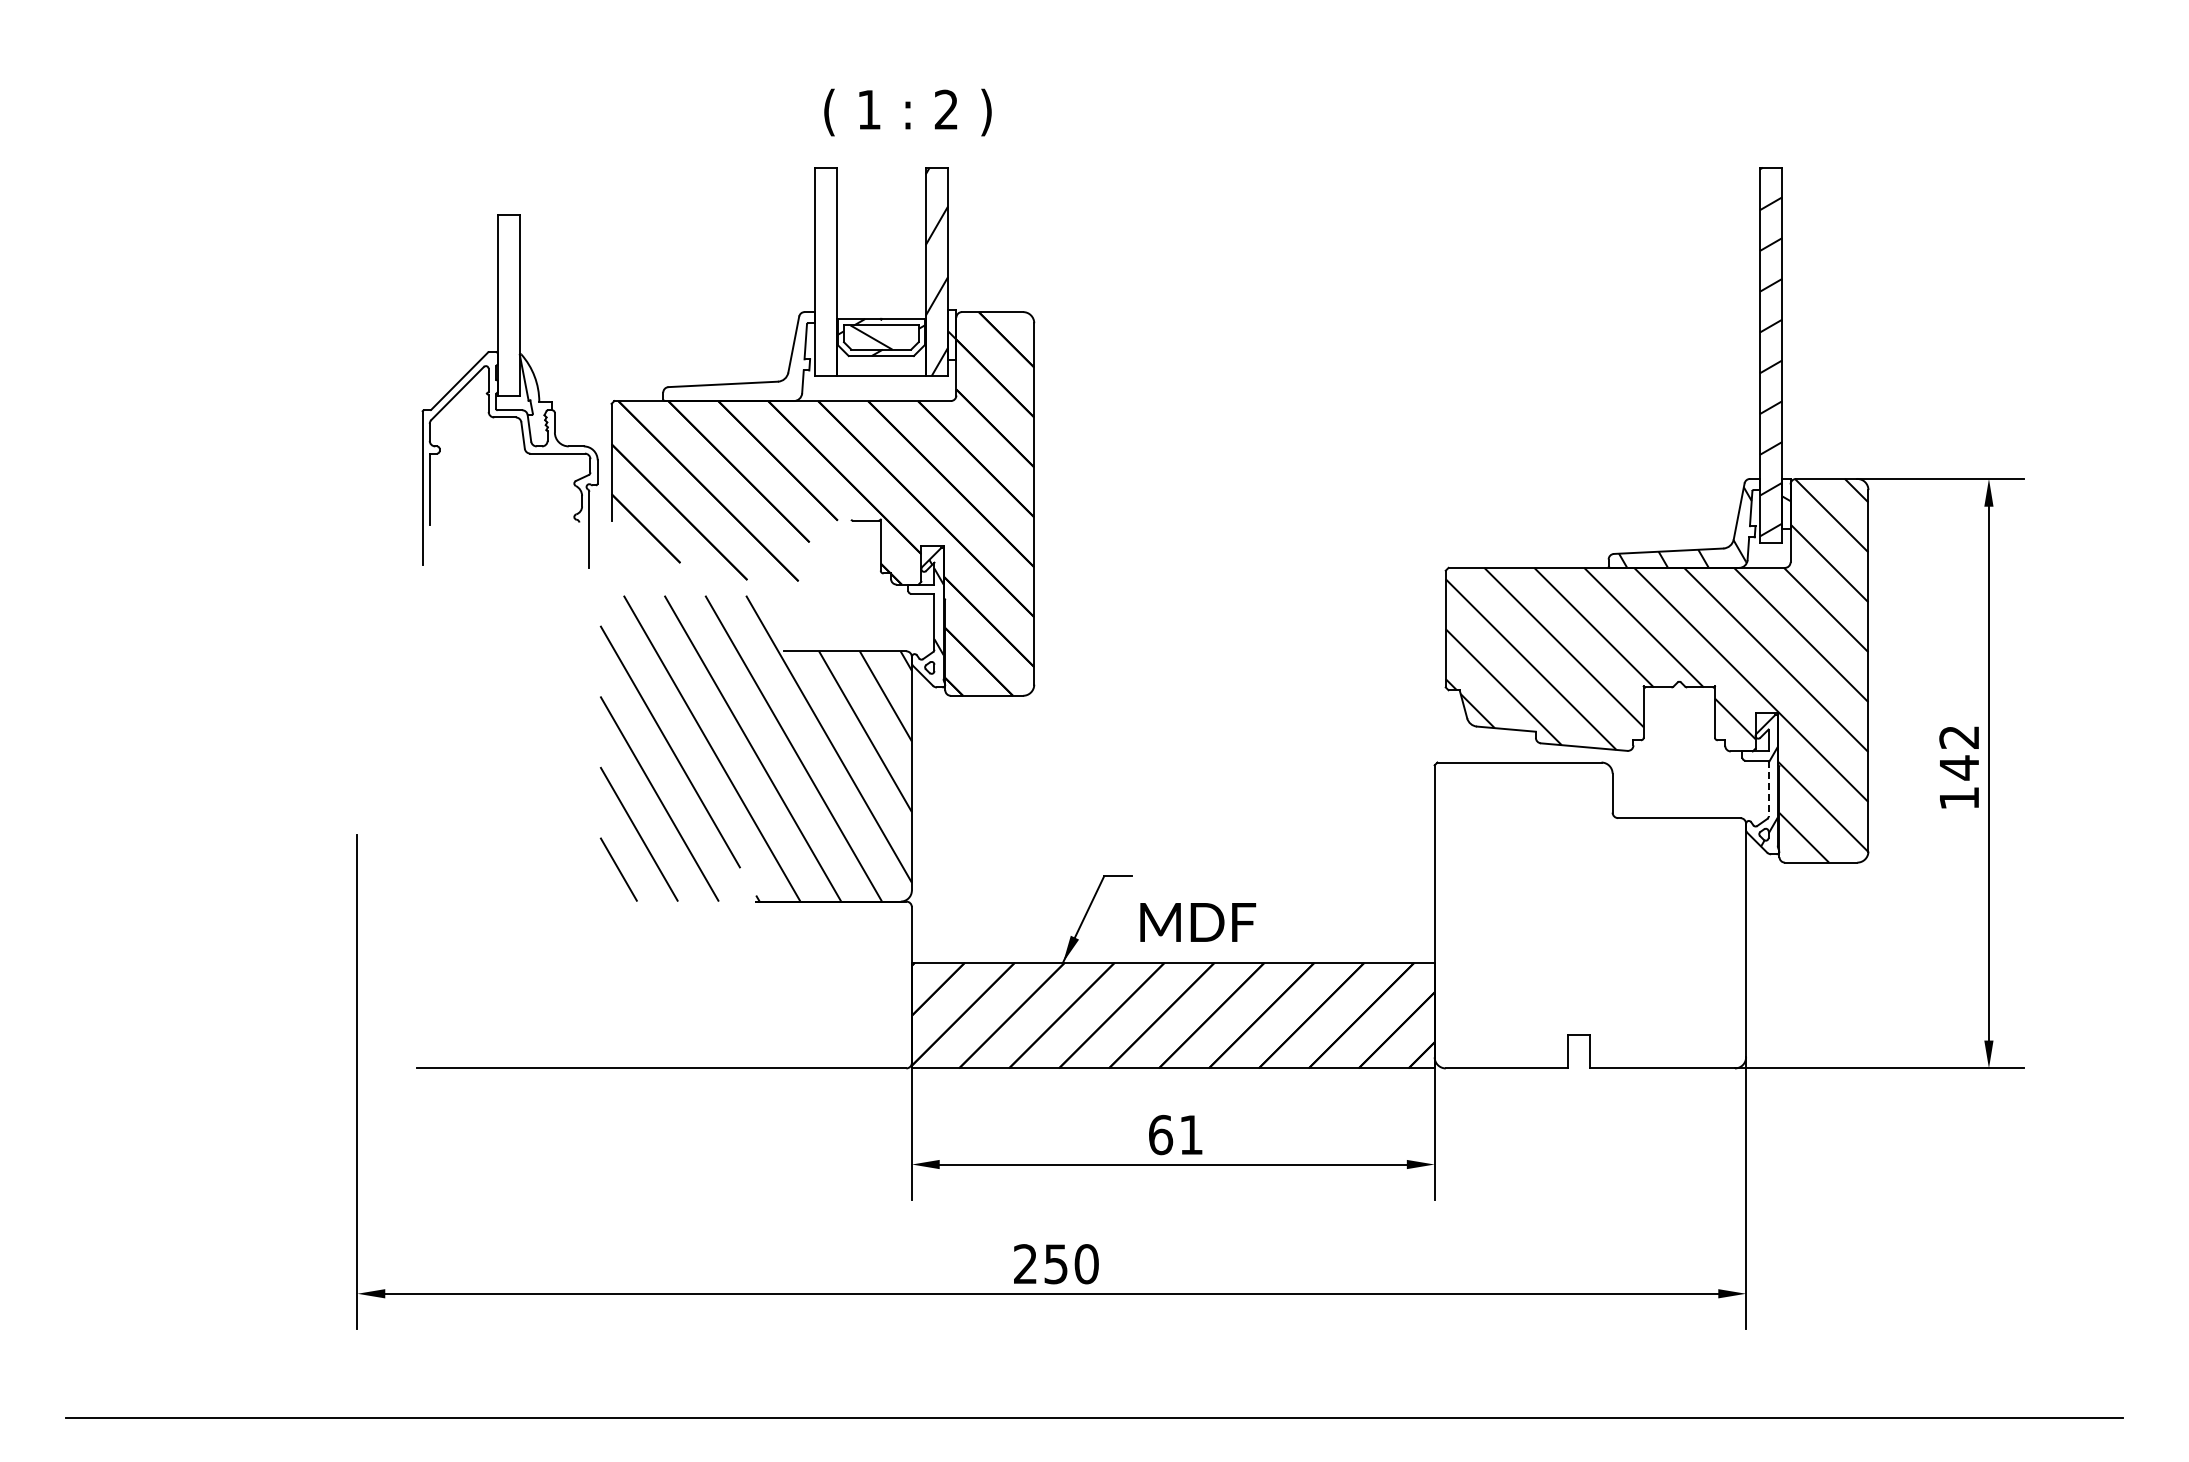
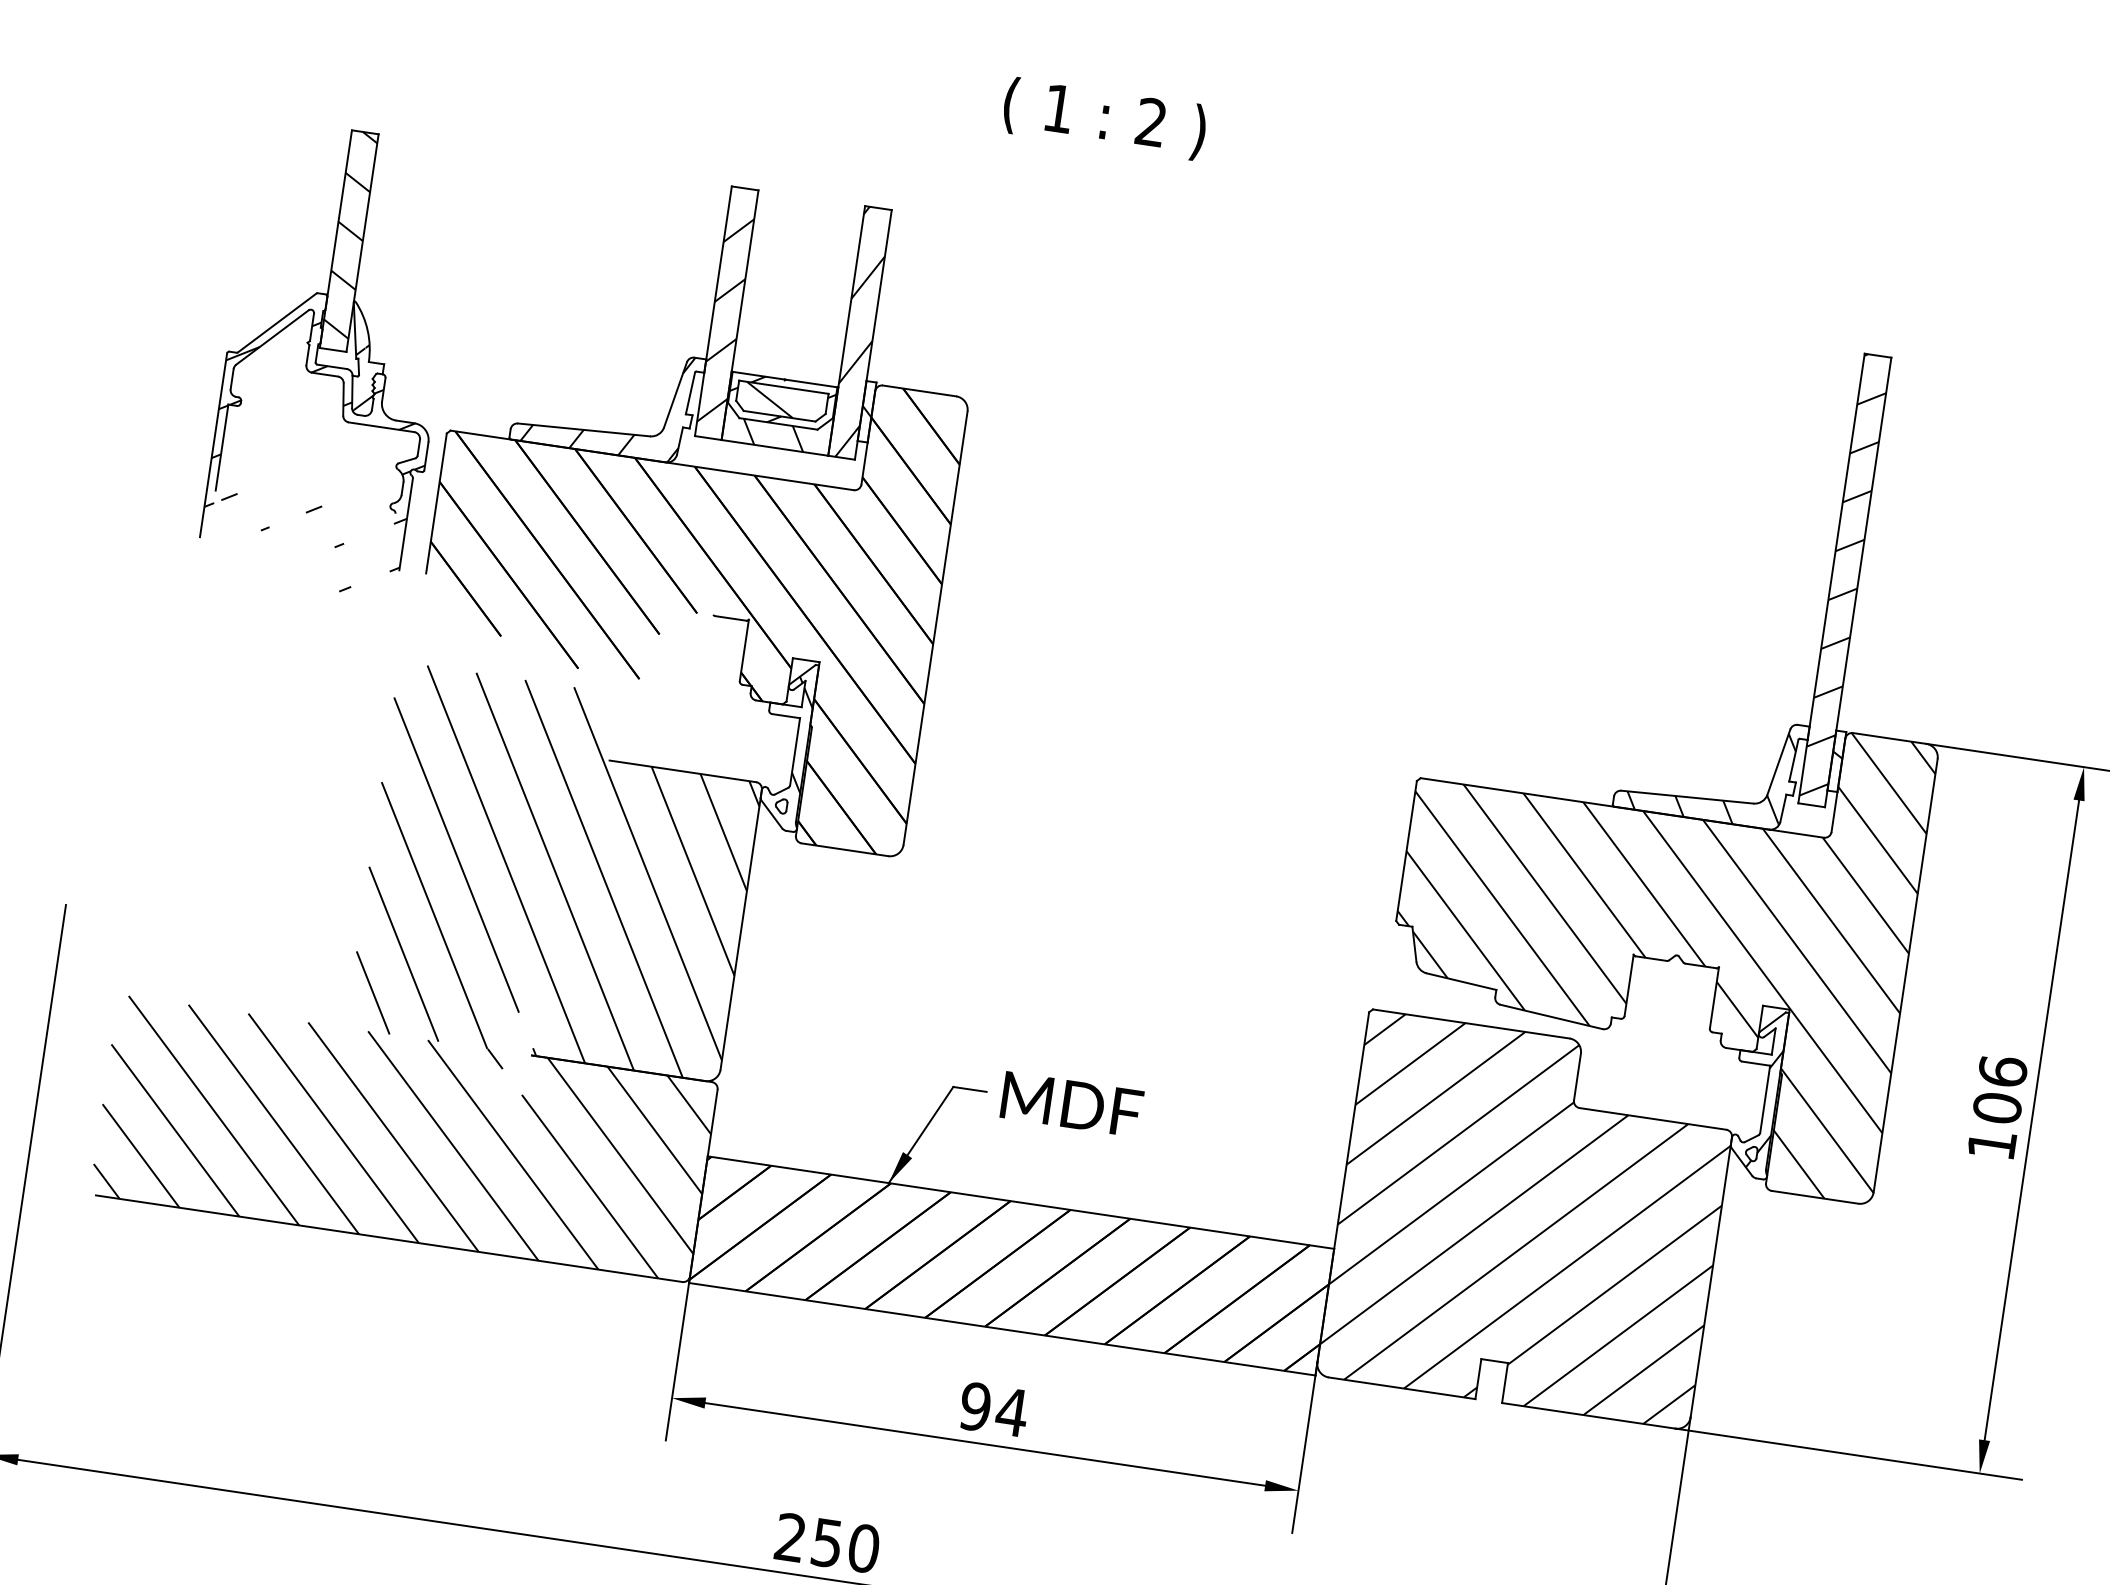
text: (907, 112) -> (1104, 118), moved
hatch: (825, 277) -> (725, 319), added
hatch: (880, 352) -> (778, 419), added
hatch: (738, 356) -> (607, 399), added
part: (509, 403) -> (332, 358), moved
text: (1959, 752) -> (2000, 1089), 142 -> 106
line: (1768, 788) -> (1765, 1099), dashed -> solid
hatch: (1590, 915) -> (1529, 1219), added
text: (1198, 922) -> (1072, 1104), moved
hatch: (661, 984) -> (403, 1138), added
text: (1175, 1134) -> (993, 1408), 61 -> 94

